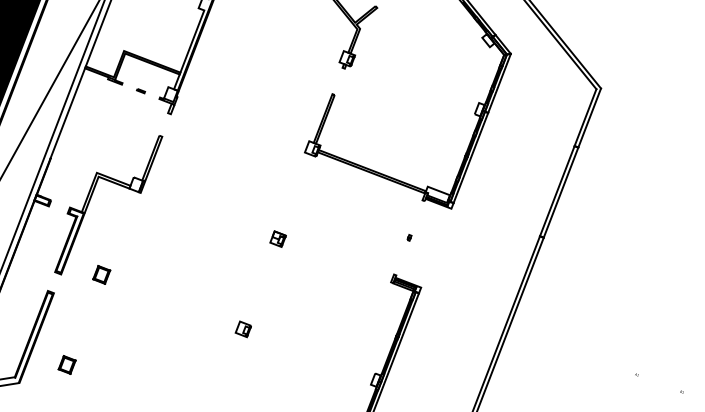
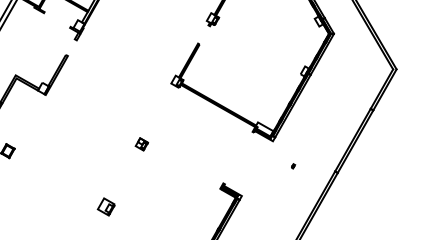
part: (141, 91) -> (57, 20), removed
part: (409, 237) -> (293, 166), moved
part: (242, 329) -> (105, 206), size x1.4

